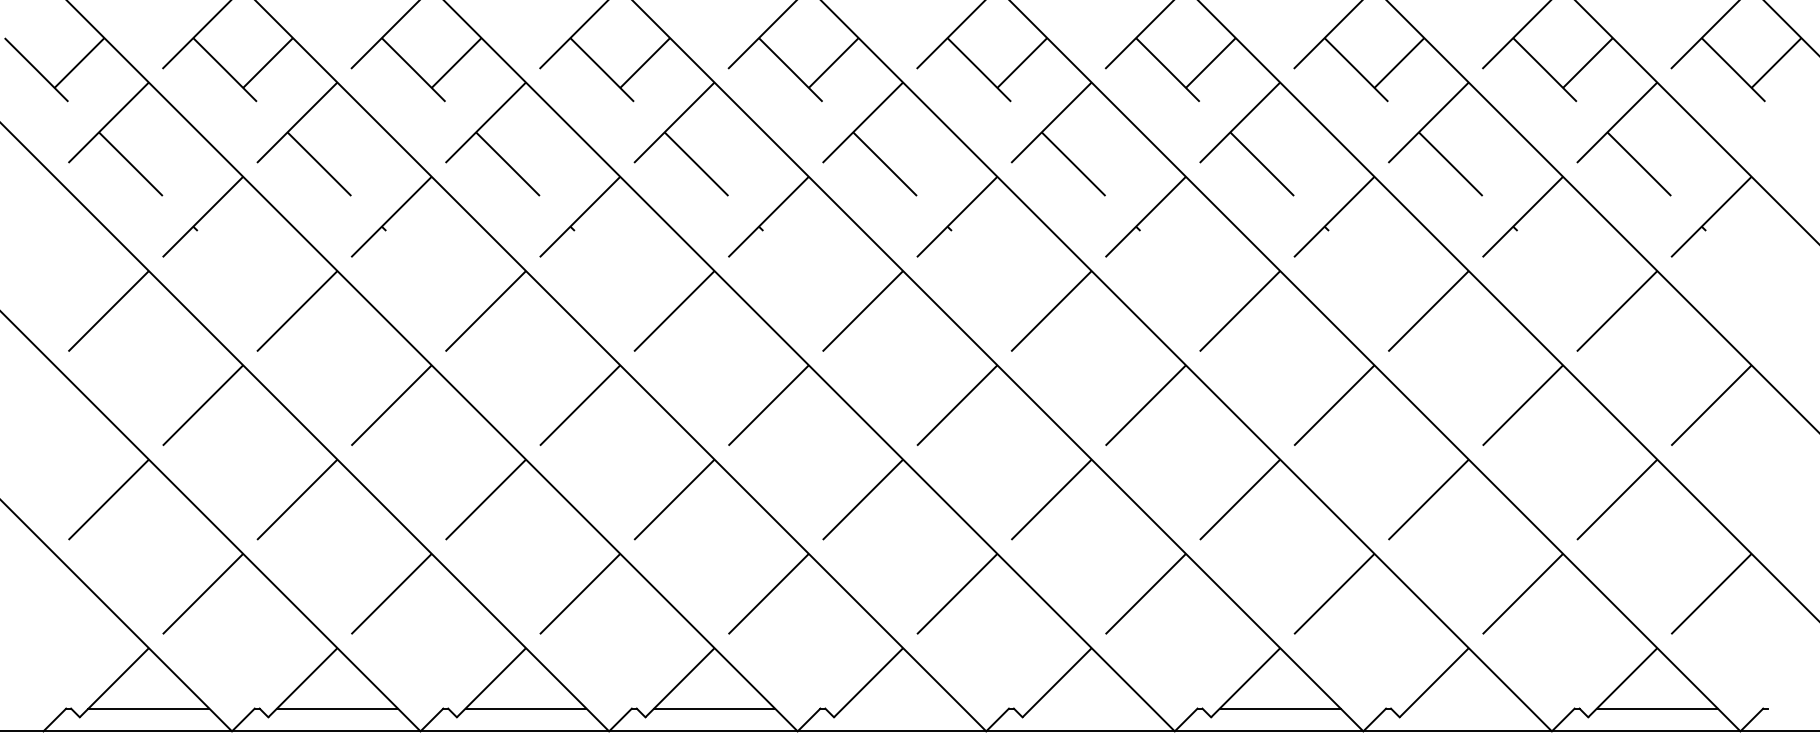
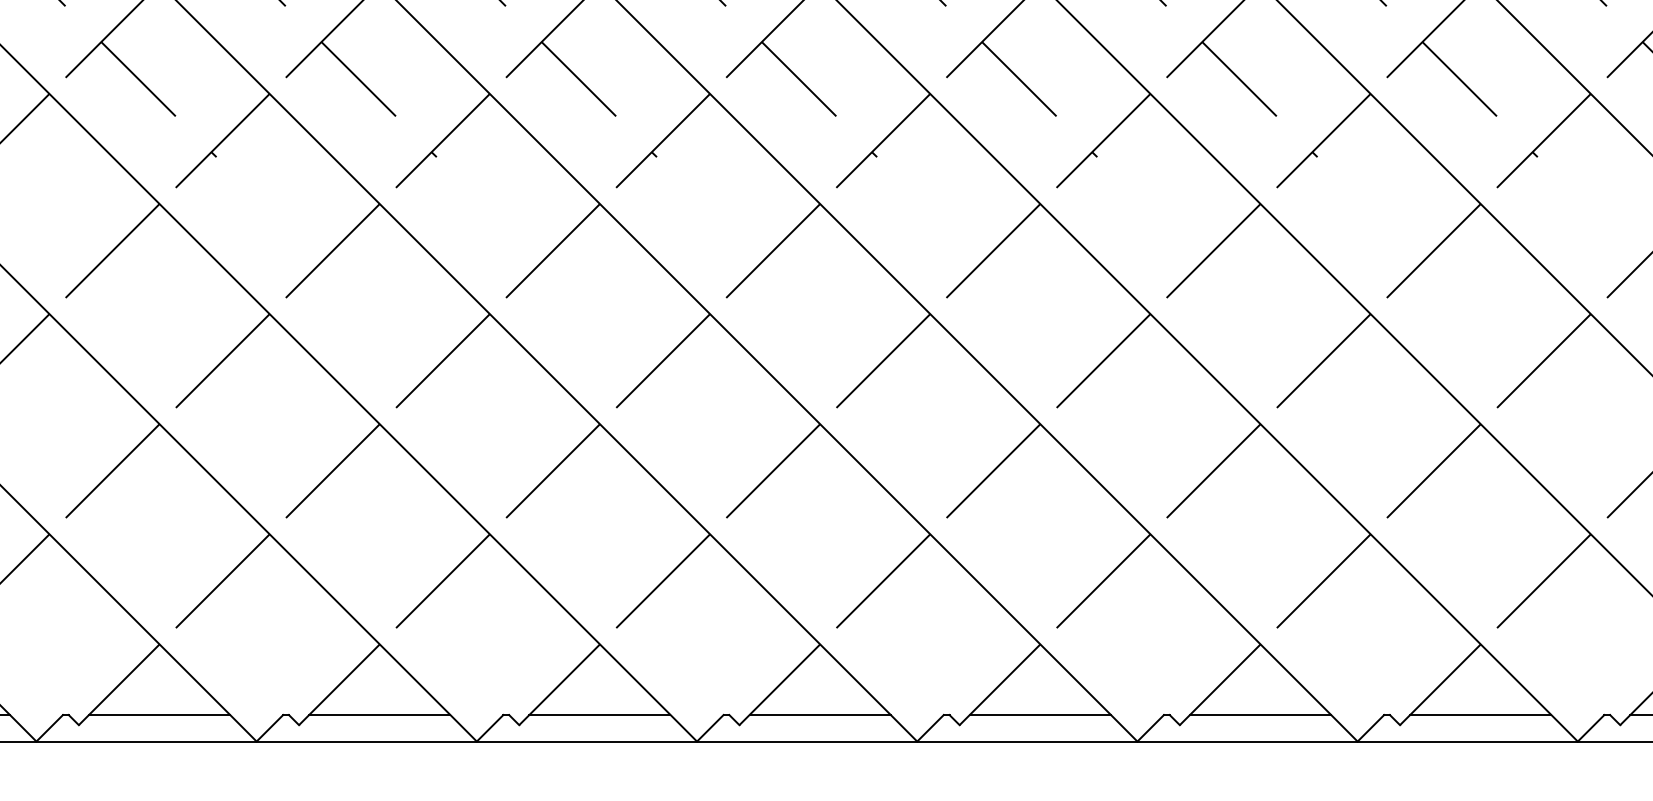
line: (902, 708) -> (819, 714), added
line: (1091, 708) -> (1040, 714), added
line: (1468, 708) -> (1480, 714), added

